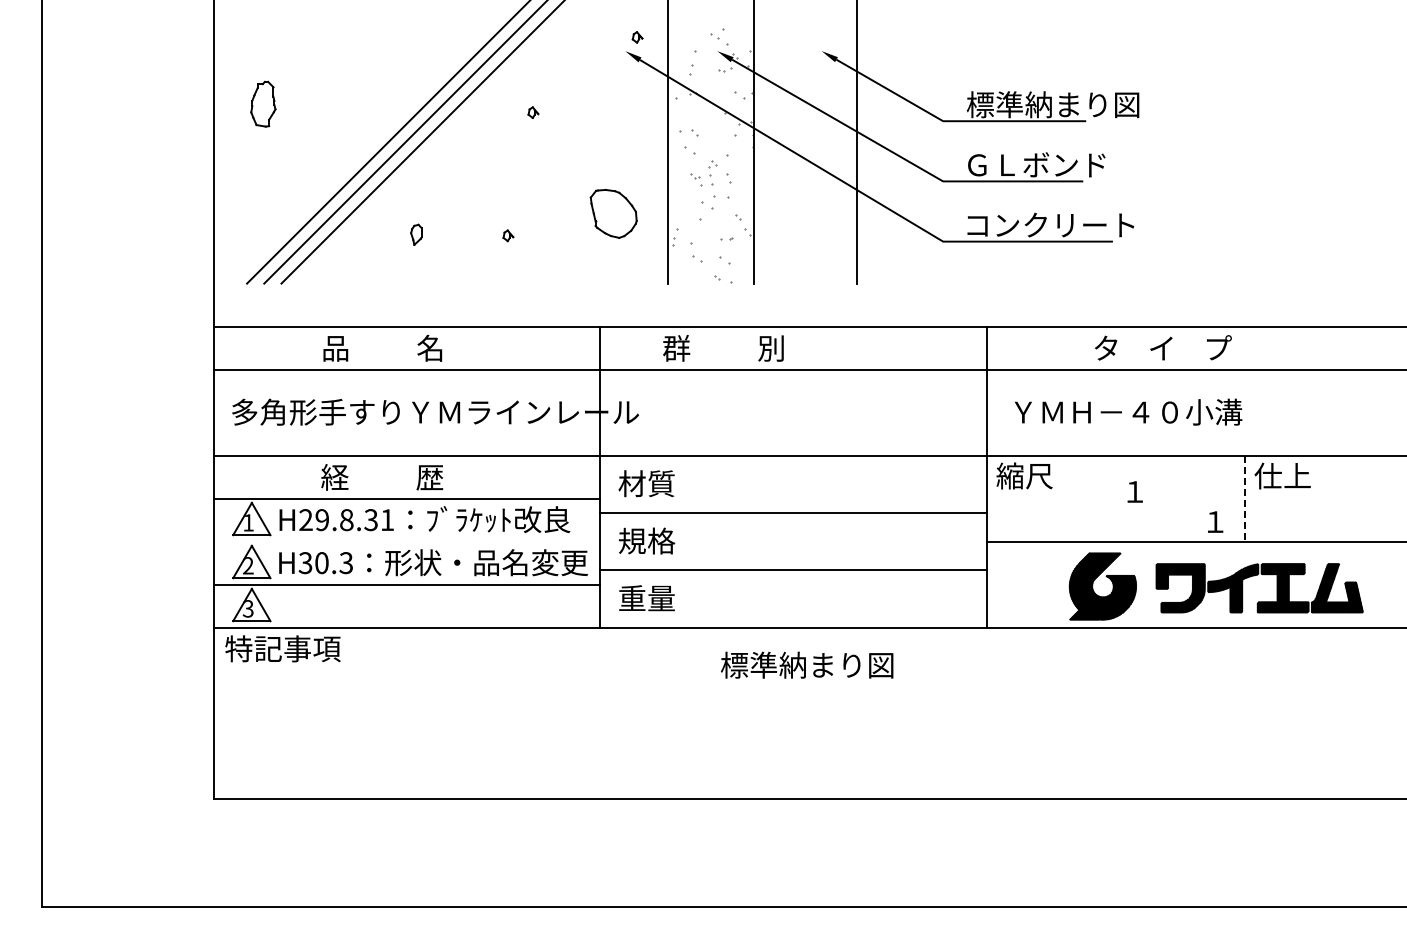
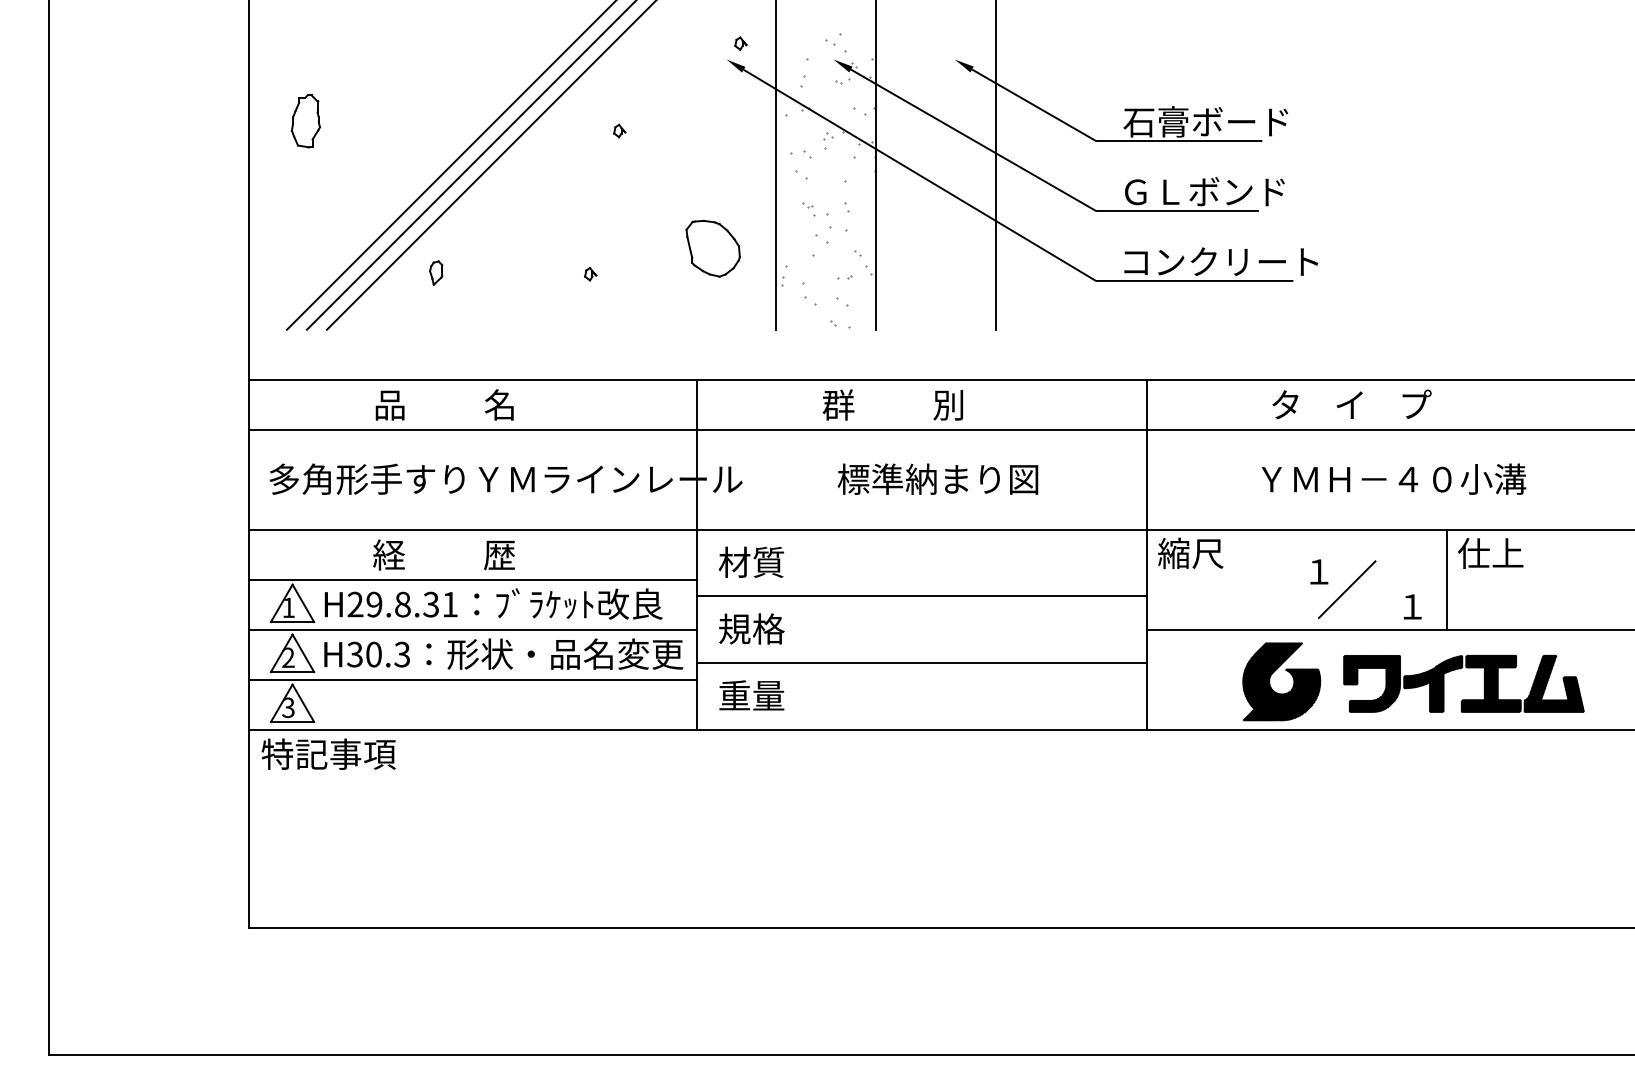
text: (1052, 104) -> (1223, 121), 標準納まり図 -> 石膏ボード
part: (712, 168) -> (827, 141), moved
part: (416, 234) -> (436, 272), moved
text: (723, 348) -> (893, 405), moved
text: (1128, 411) -> (1394, 478), moved
line: (1245, 499) -> (1447, 580), dashed -> solid
line: (1158, 506) -> (1346, 588), added
line: (407, 541) -> (473, 629), added
text: (807, 664) -> (938, 478), moved

